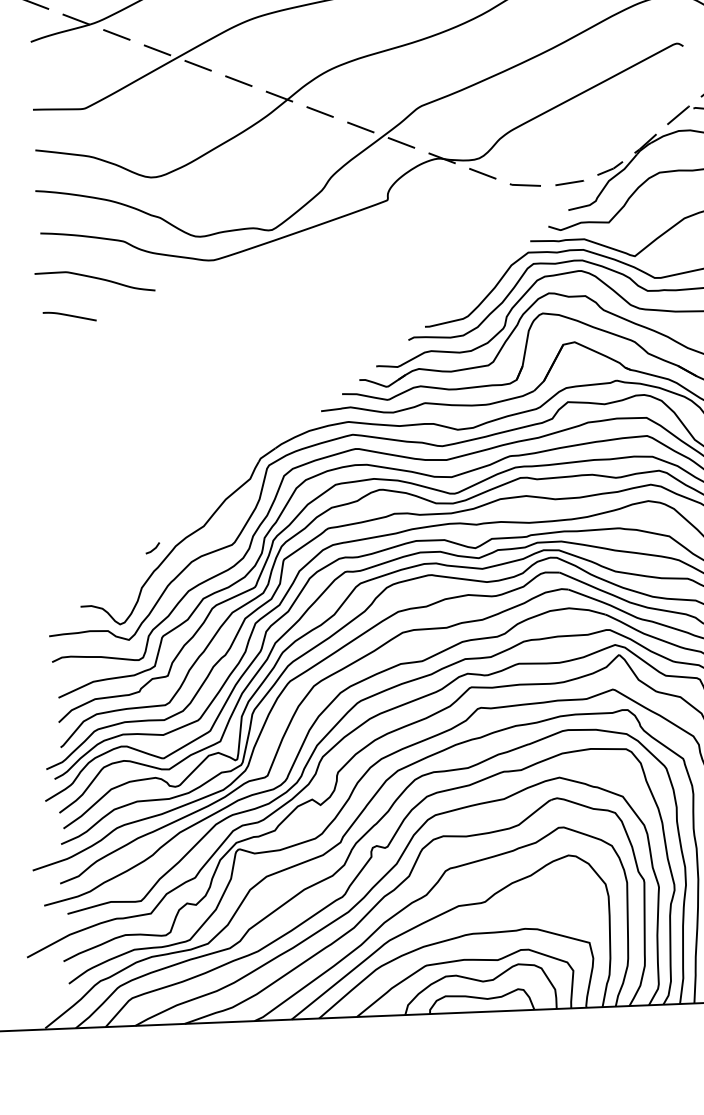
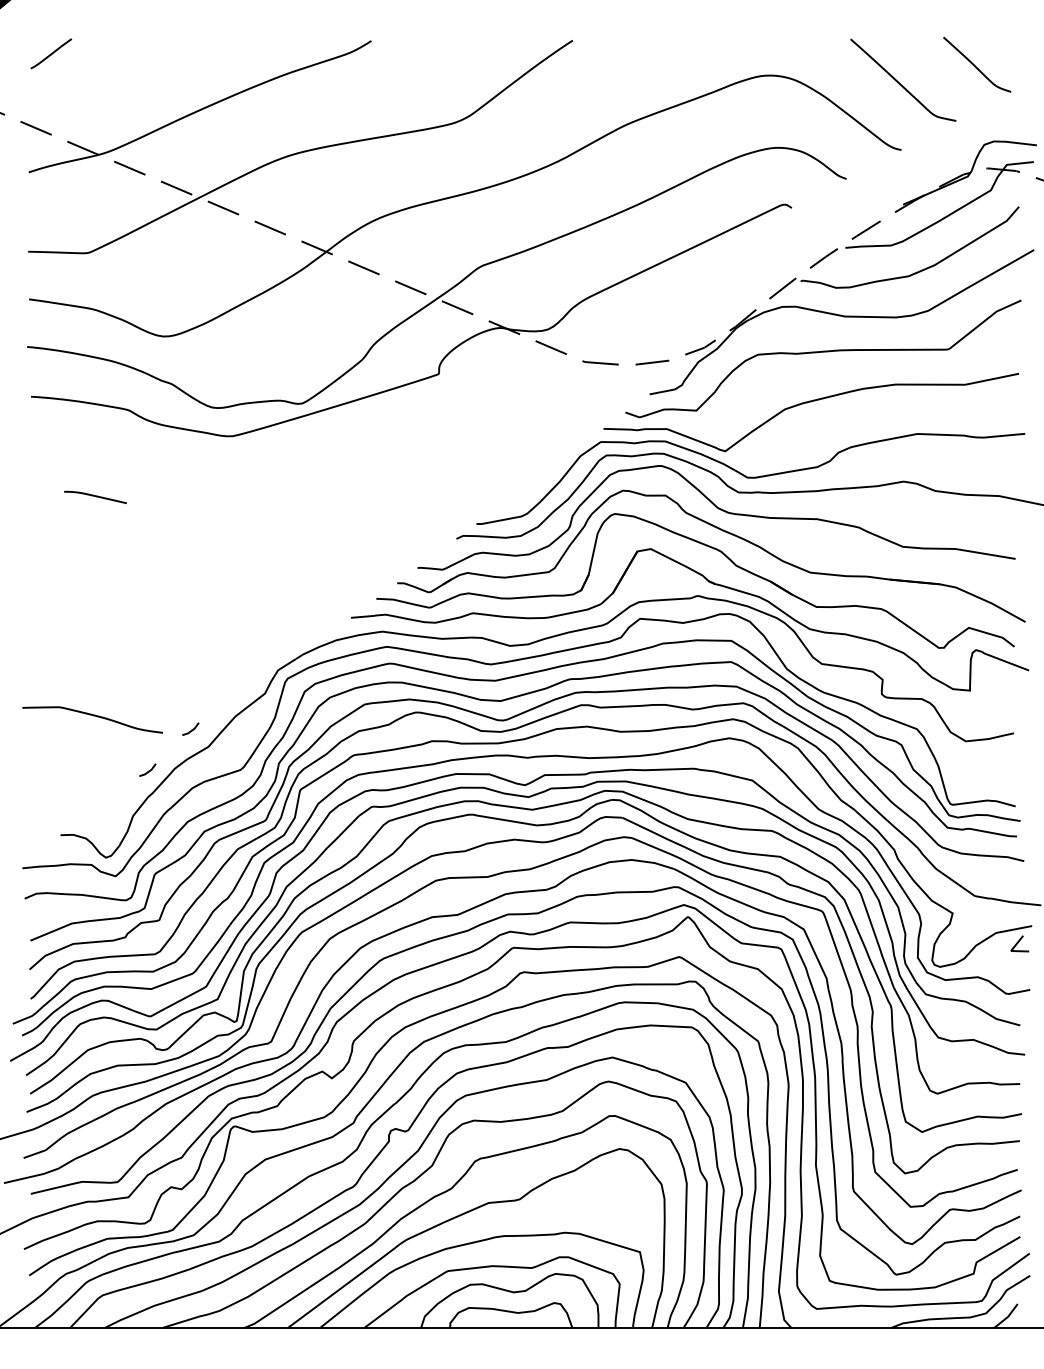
curve: (95, 278) -> (93, 716), moved
curve: (69, 315) -> (95, 496), moved
line: (188, 512) -> (191, 729), added

